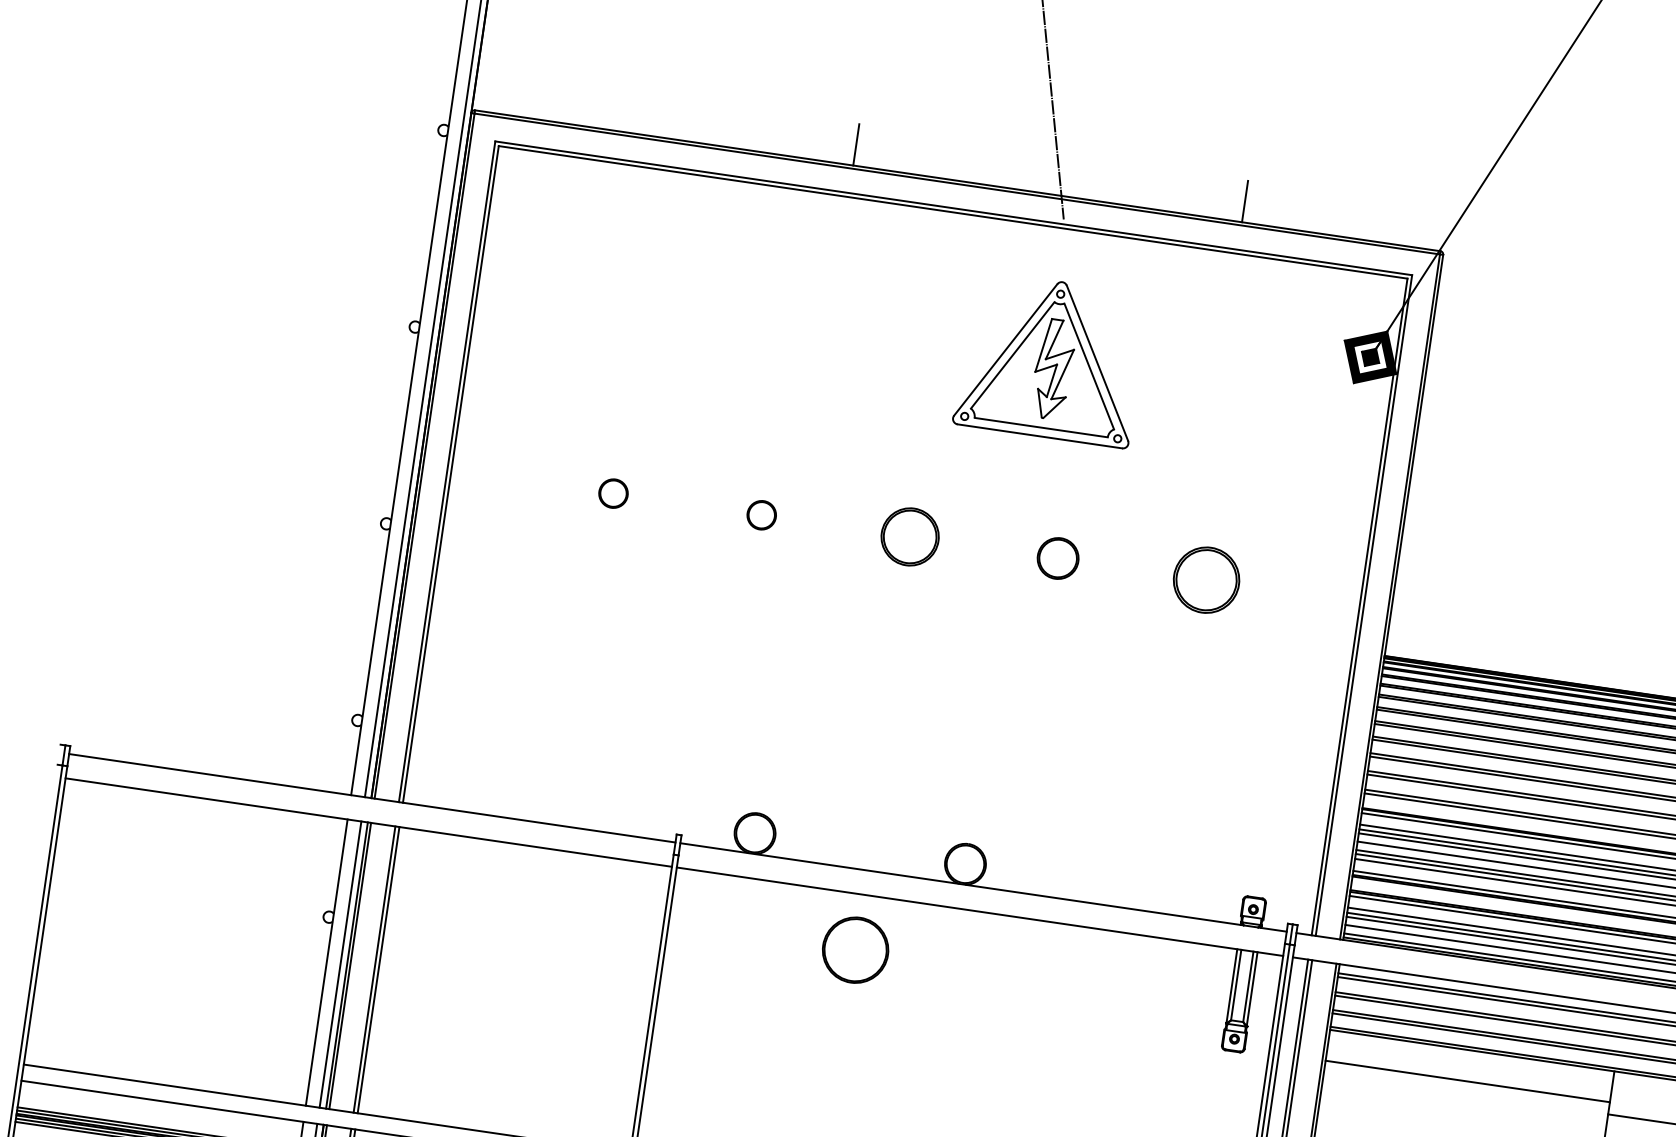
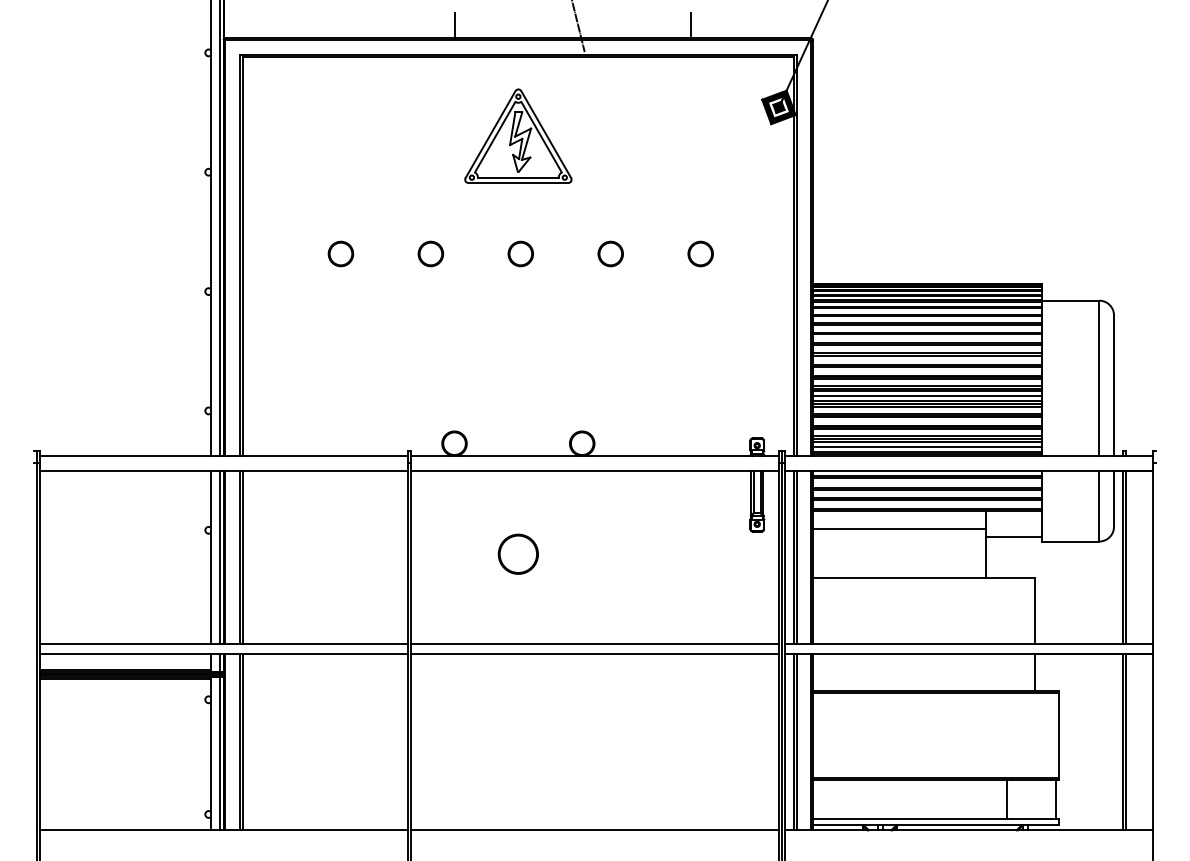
part: (1051, 358) -> (518, 135), moved
part: (612, 492) -> (340, 253), size x1.43
part: (761, 514) -> (430, 253), size x1.43
part: (909, 535) -> (520, 253), size x0.71
part: (1206, 579) -> (700, 253), size x0.62
circle: (854, 948) -> (517, 553), moved

